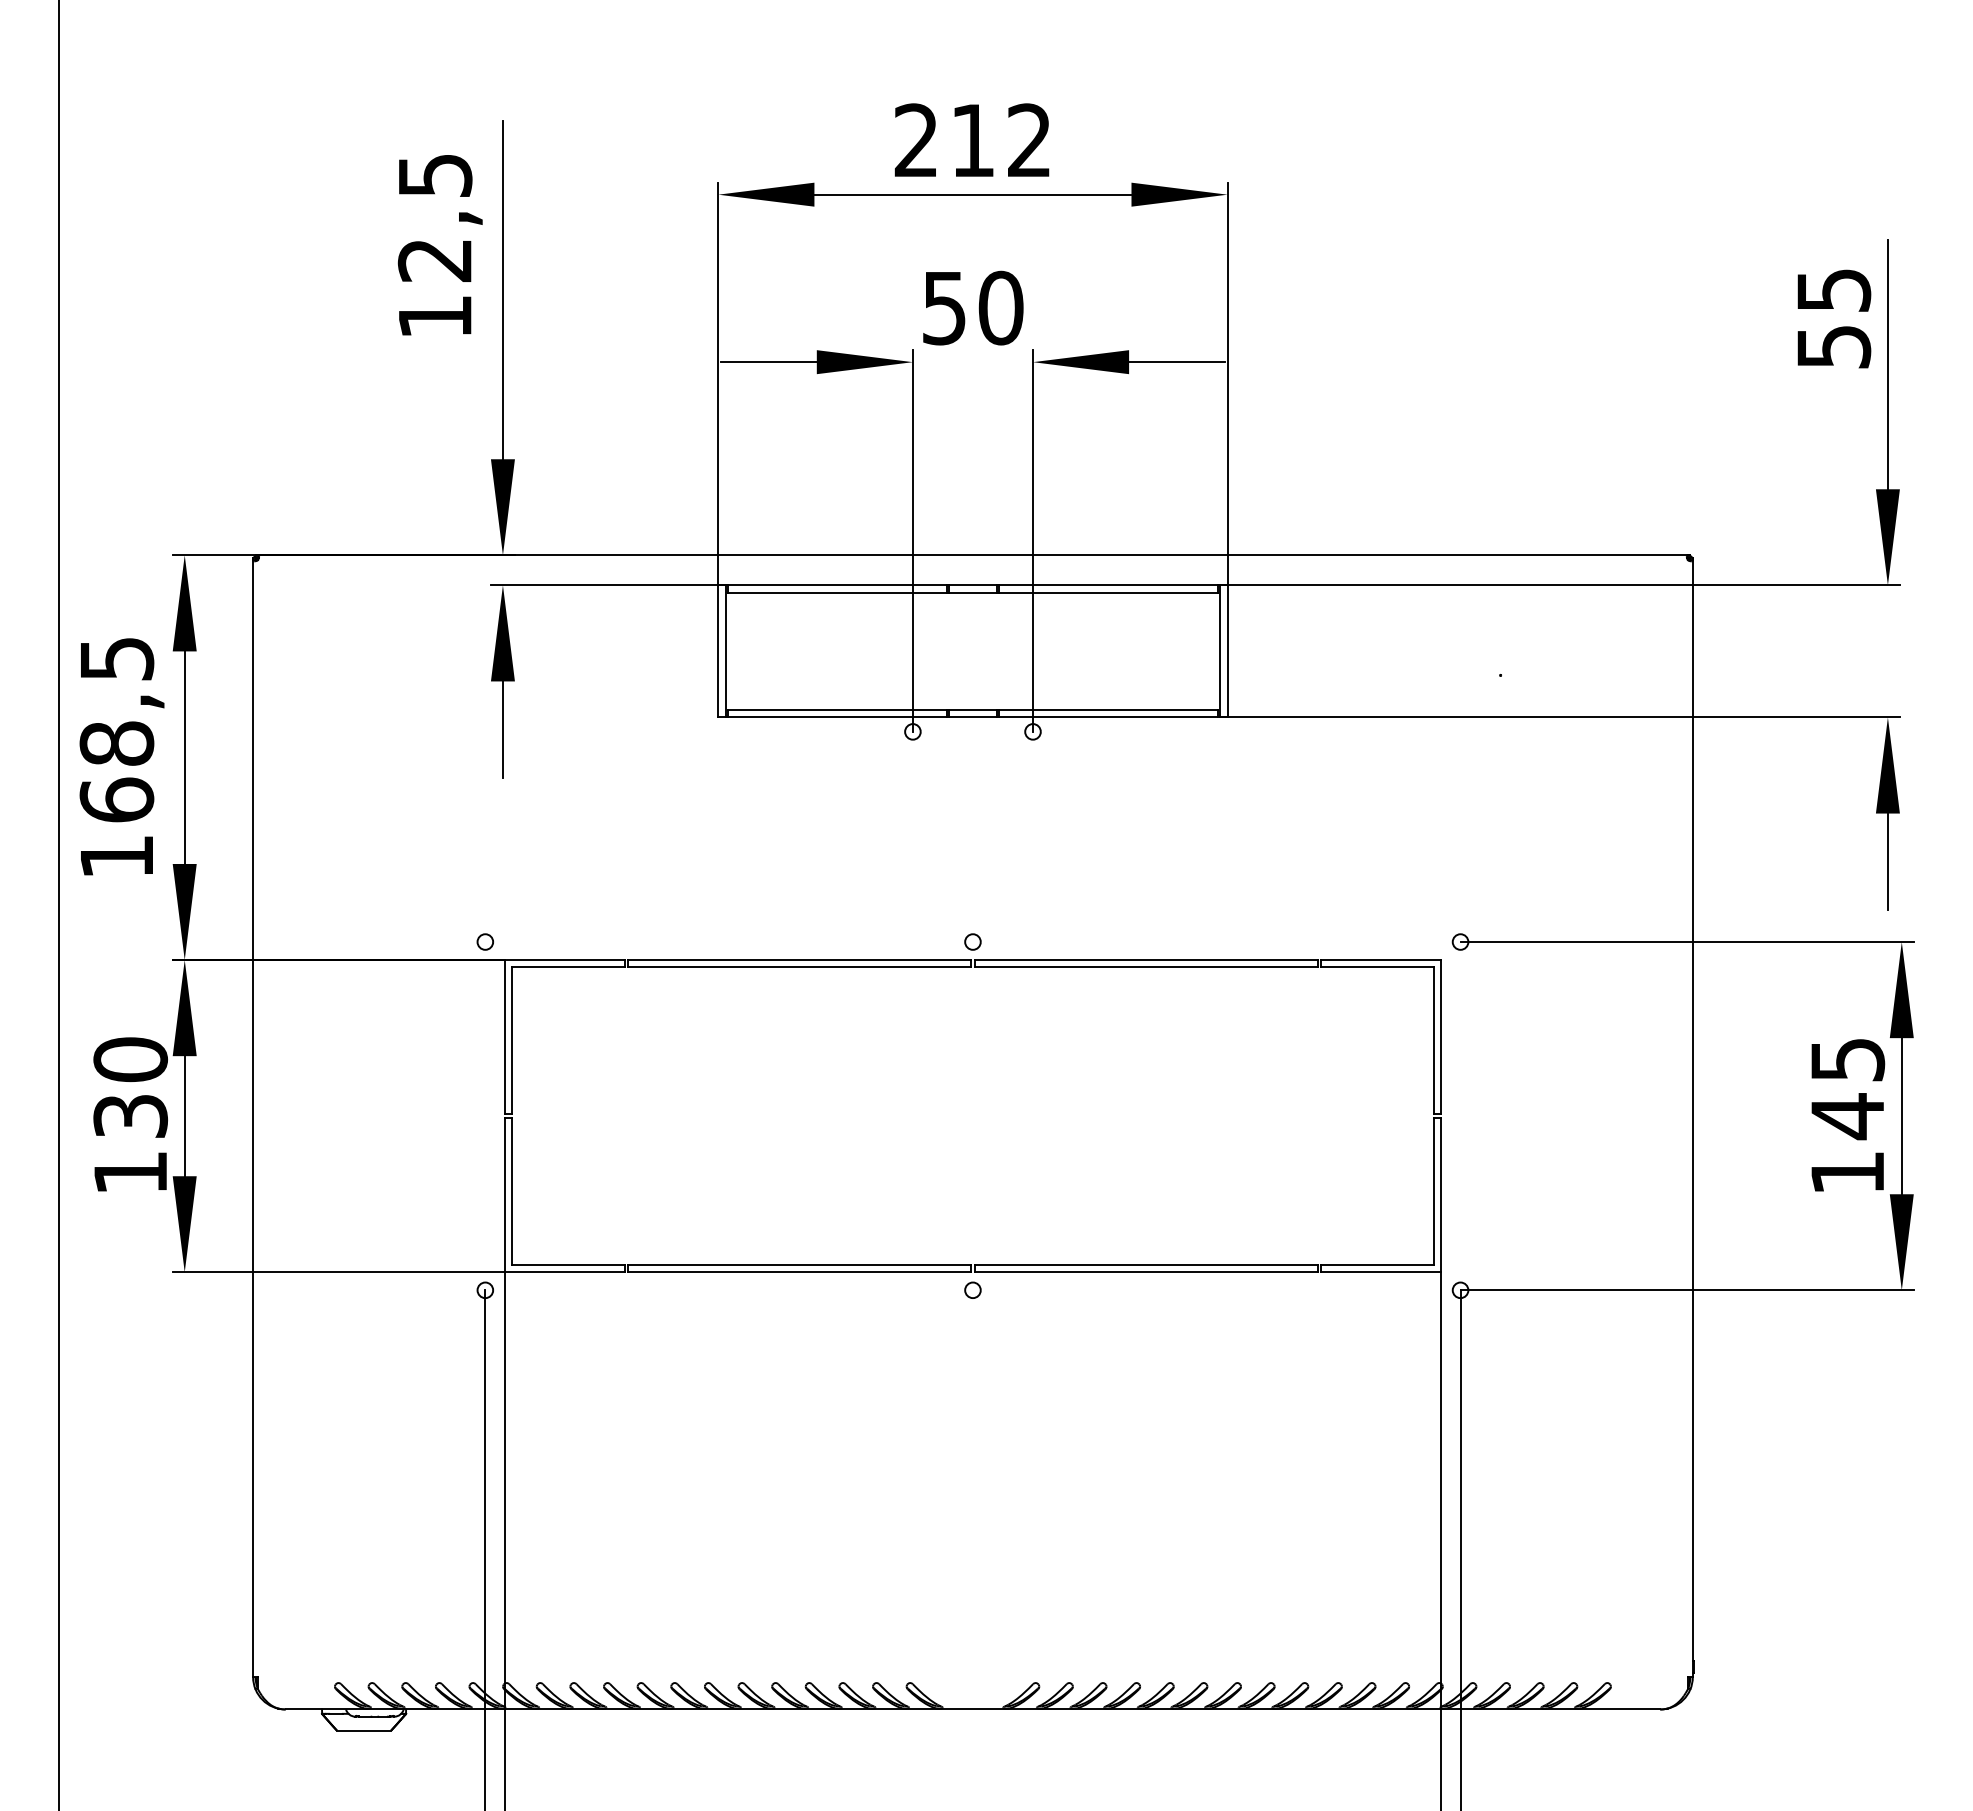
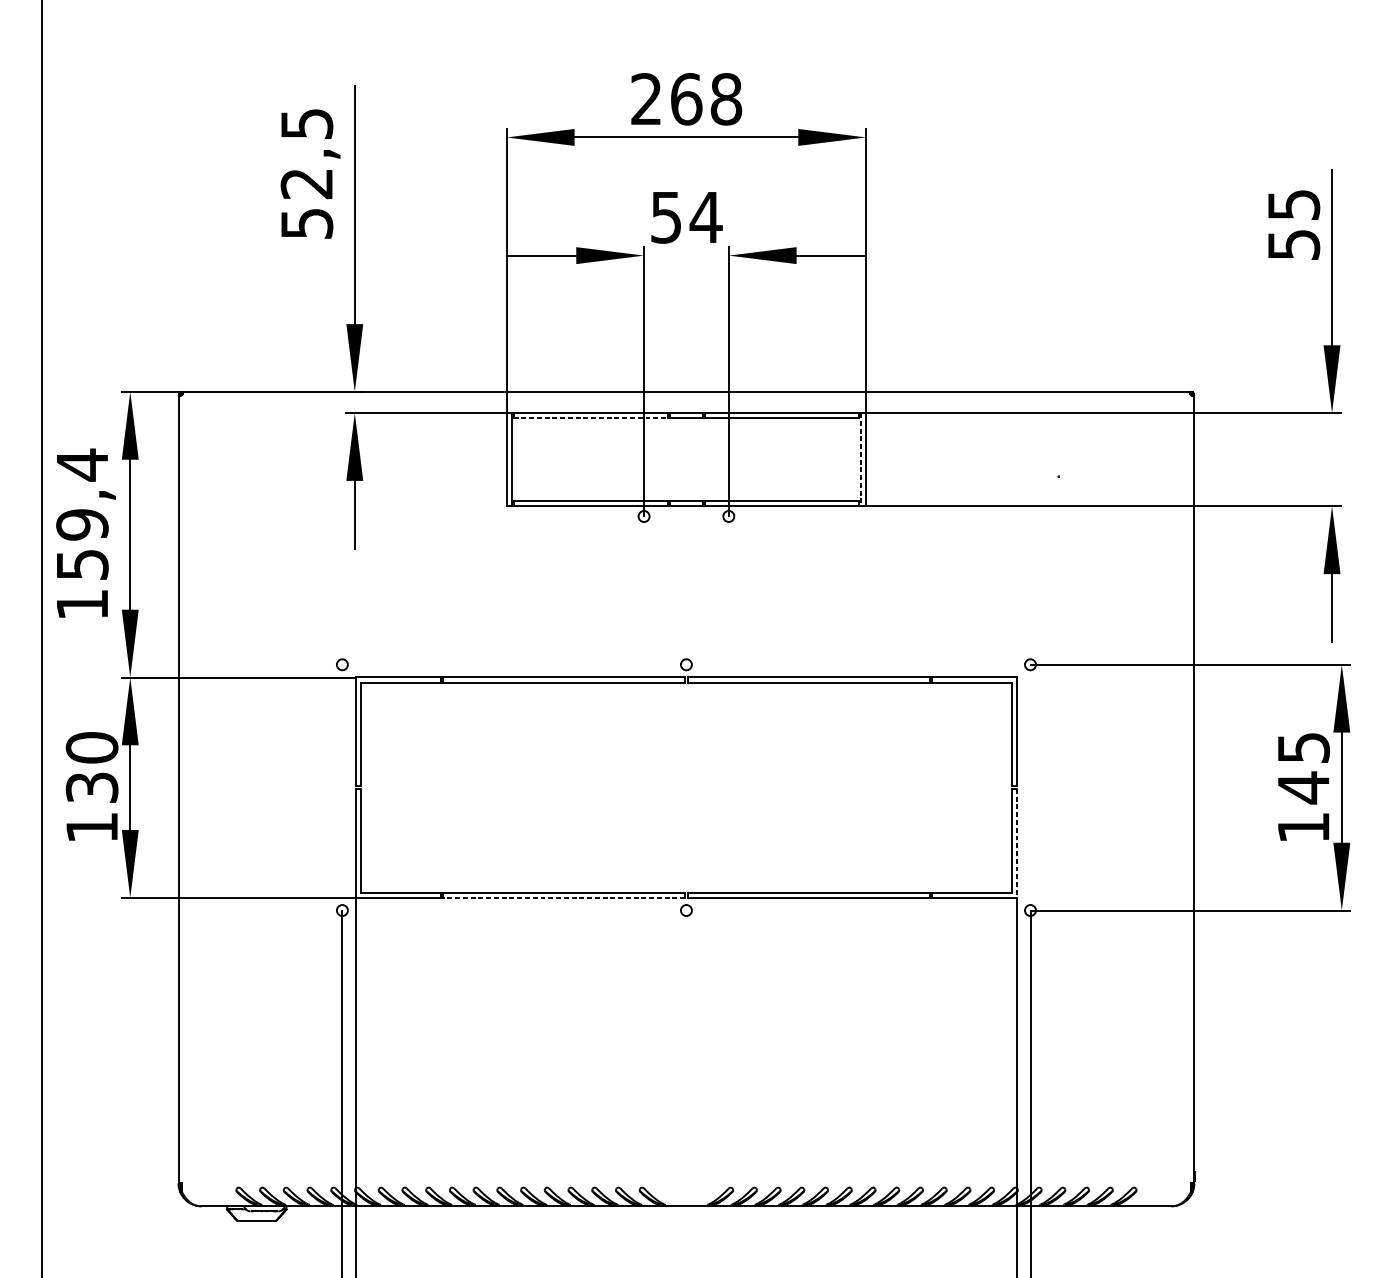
text: (1001, 140) -> (706, 99), 212 -> 268
text: (1000, 307) -> (705, 217), 50 -> 54
text: (435, 317) -> (307, 224), 12,5 -> 52,5
line: (837, 592) -> (590, 418), solid -> dashed
line: (1220, 651) -> (861, 459), solid -> dashed
text: (116, 728) -> (82, 514), 168,5 -> 159,4
line: (1441, 1195) -> (1017, 843), solid -> dashed
line: (799, 1272) -> (564, 897), solid -> dashed

